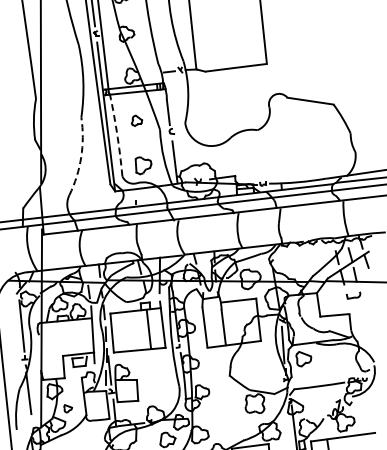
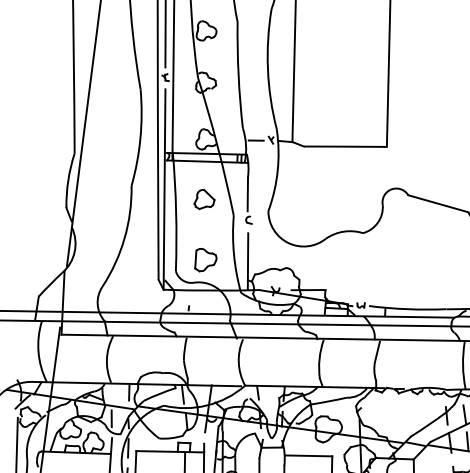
part: (136, 120) -> (204, 199), size x1.43
arc: (116, 132) -> (175, 211), dashed -> solid
arc: (81, 157) -> (124, 239), dashed -> solid

